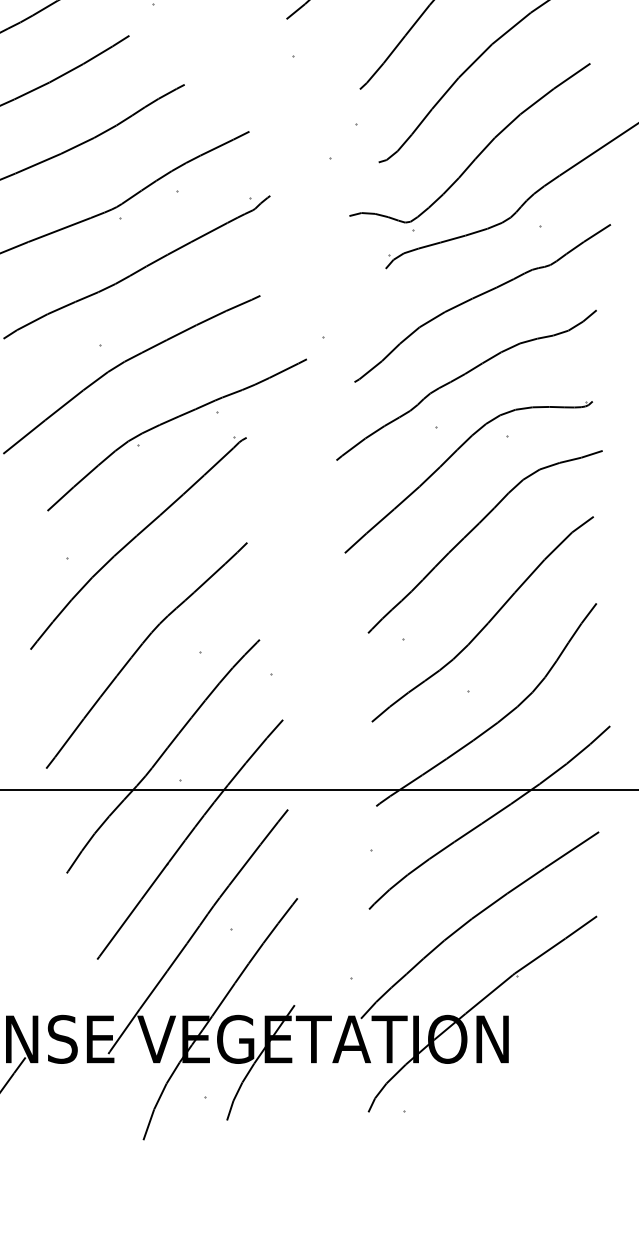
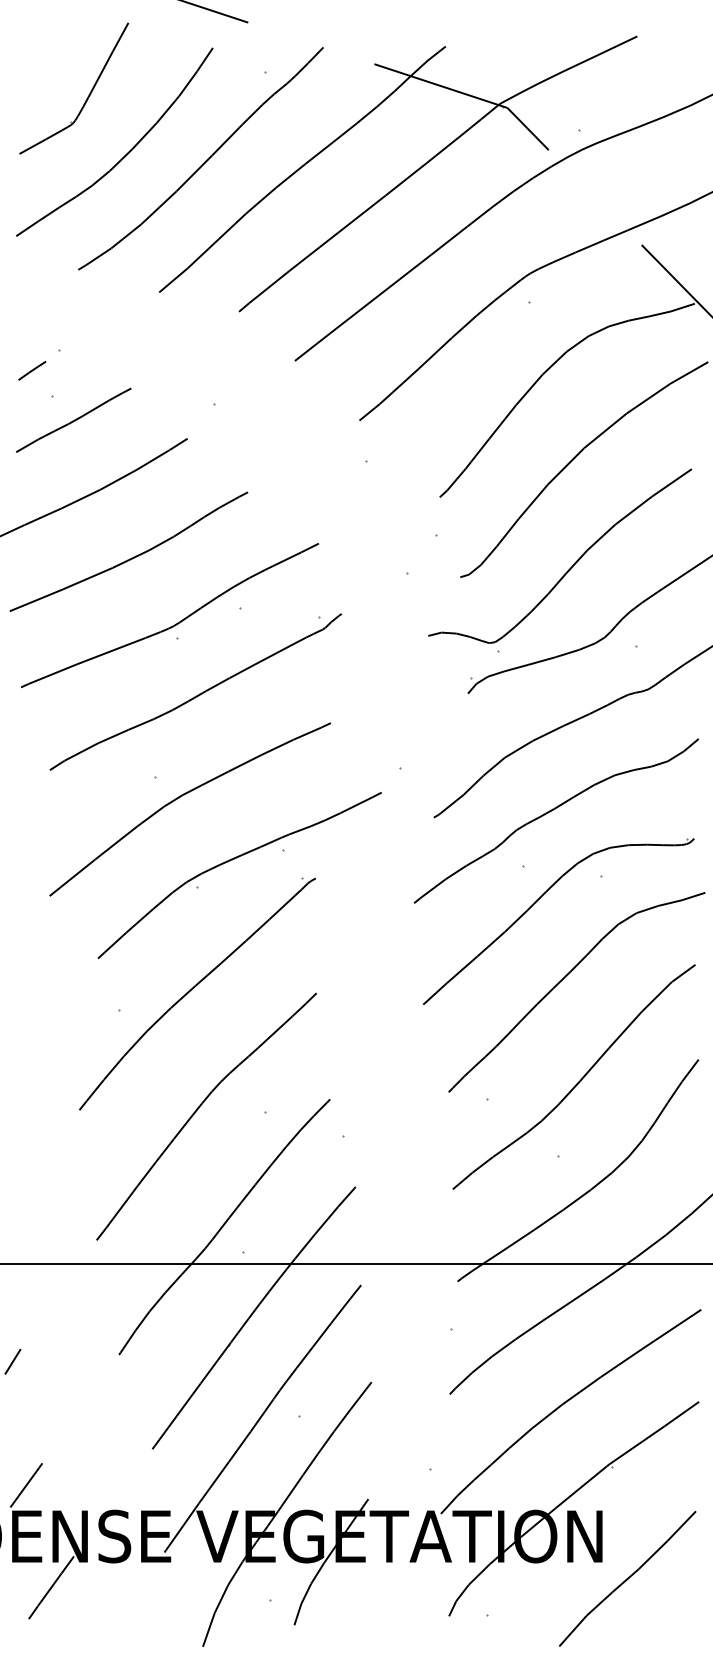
curve: (531, 1077) -> (627, 1578), added

